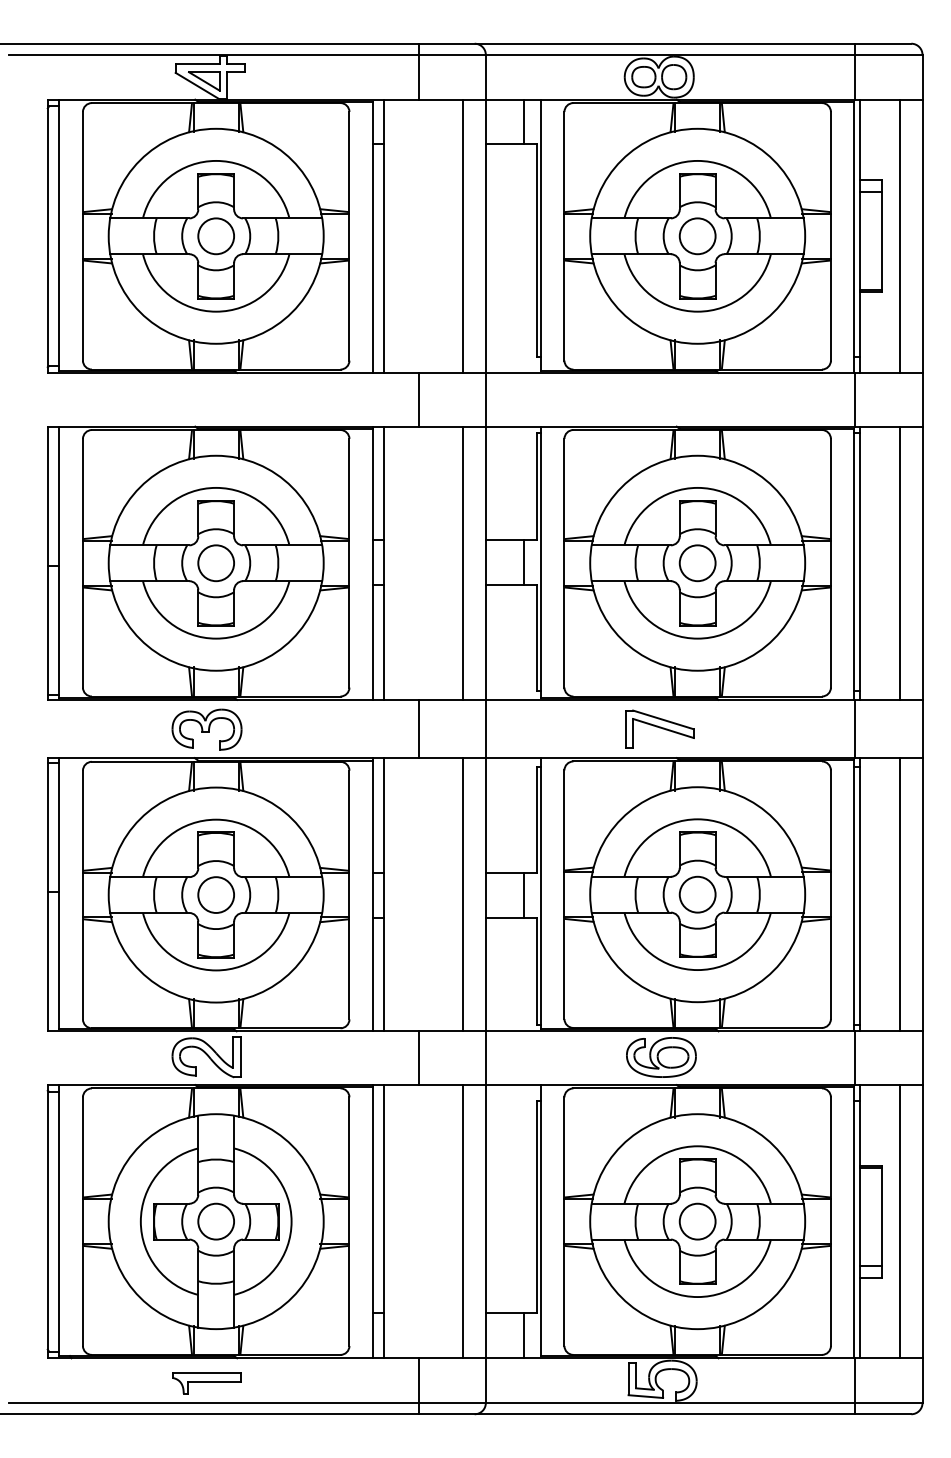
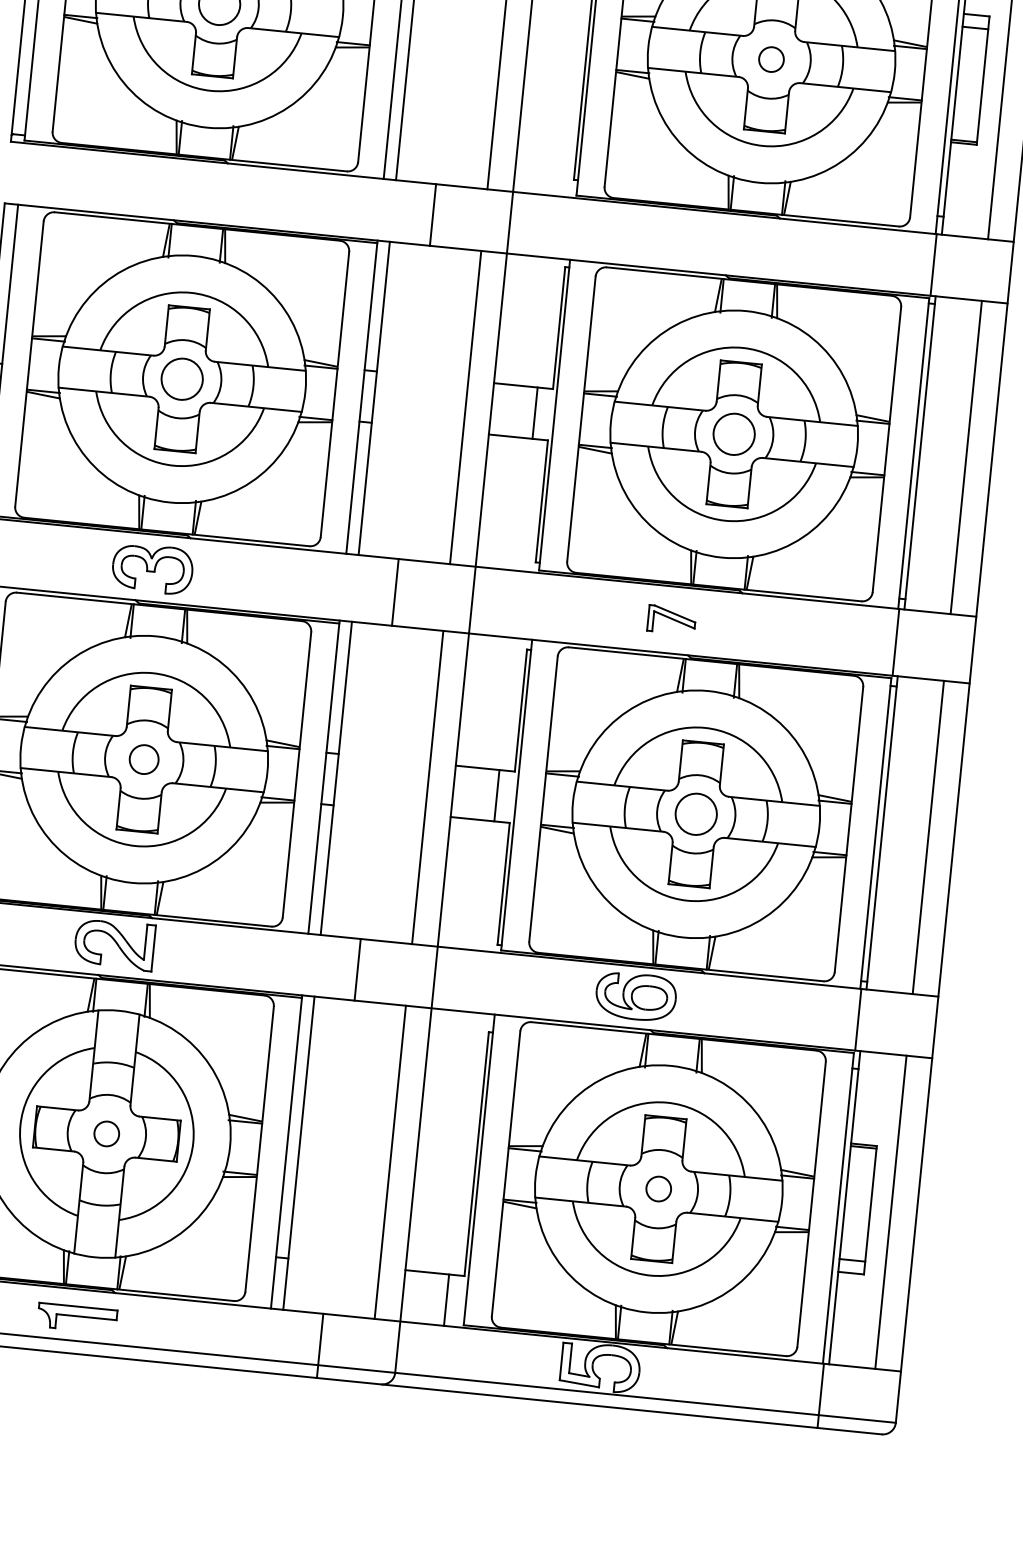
circle: (697, 236) -> (771, 59), size x0.6
part: (659, 728) -> (671, 619), size x0.6
circle: (215, 894) -> (143, 758), size x0.7
circle: (215, 1221) -> (106, 1133), size x0.6
circle: (697, 1221) -> (658, 1188), size x0.6

